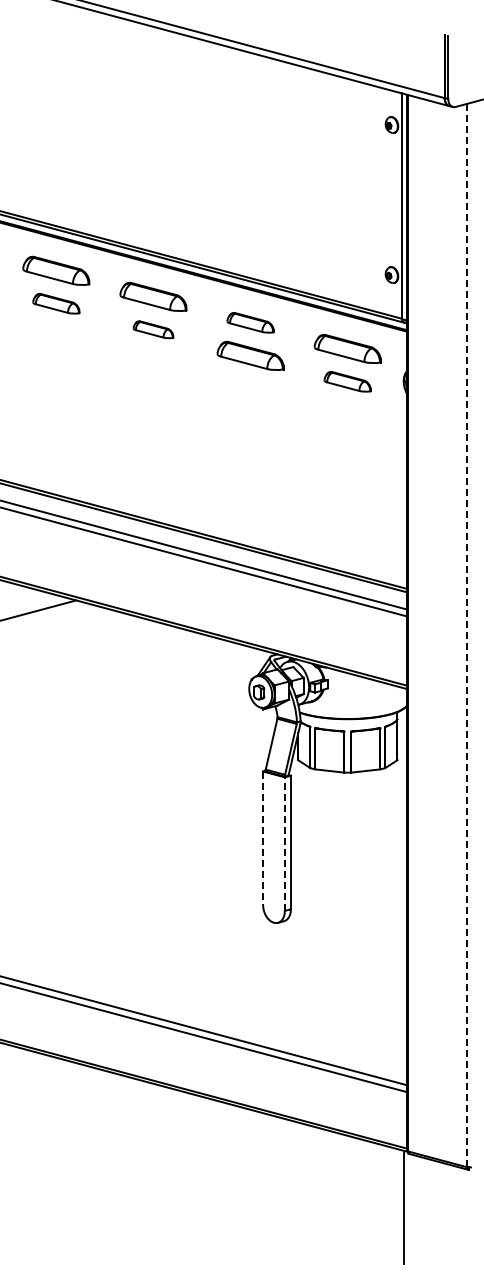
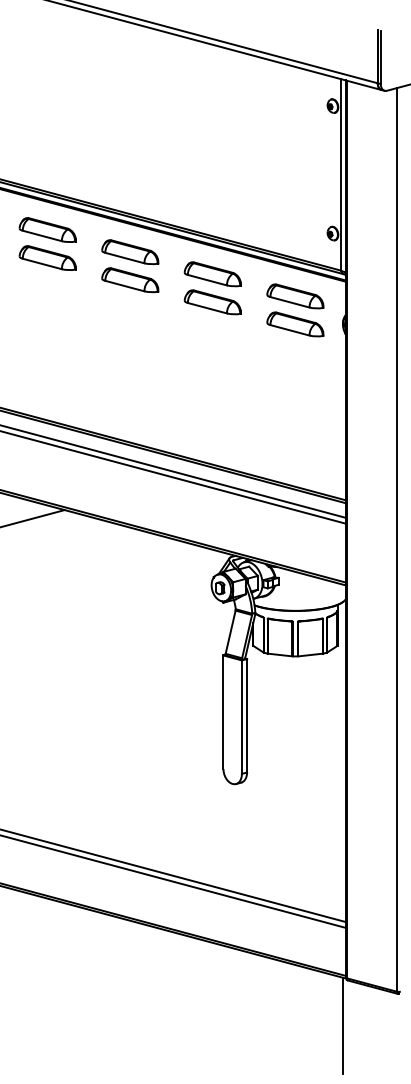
part: (56, 303) -> (47, 257), size x1.43
part: (250, 322) -> (212, 273), size x1.43
part: (153, 329) -> (130, 279), size x1.67
part: (347, 381) -> (295, 324), size x1.43
line: (467, 635) -> (397, 539), dashed -> solid
line: (263, 838) -> (223, 712), dashed -> solid
line: (284, 844) -> (241, 717), dashed -> solid

